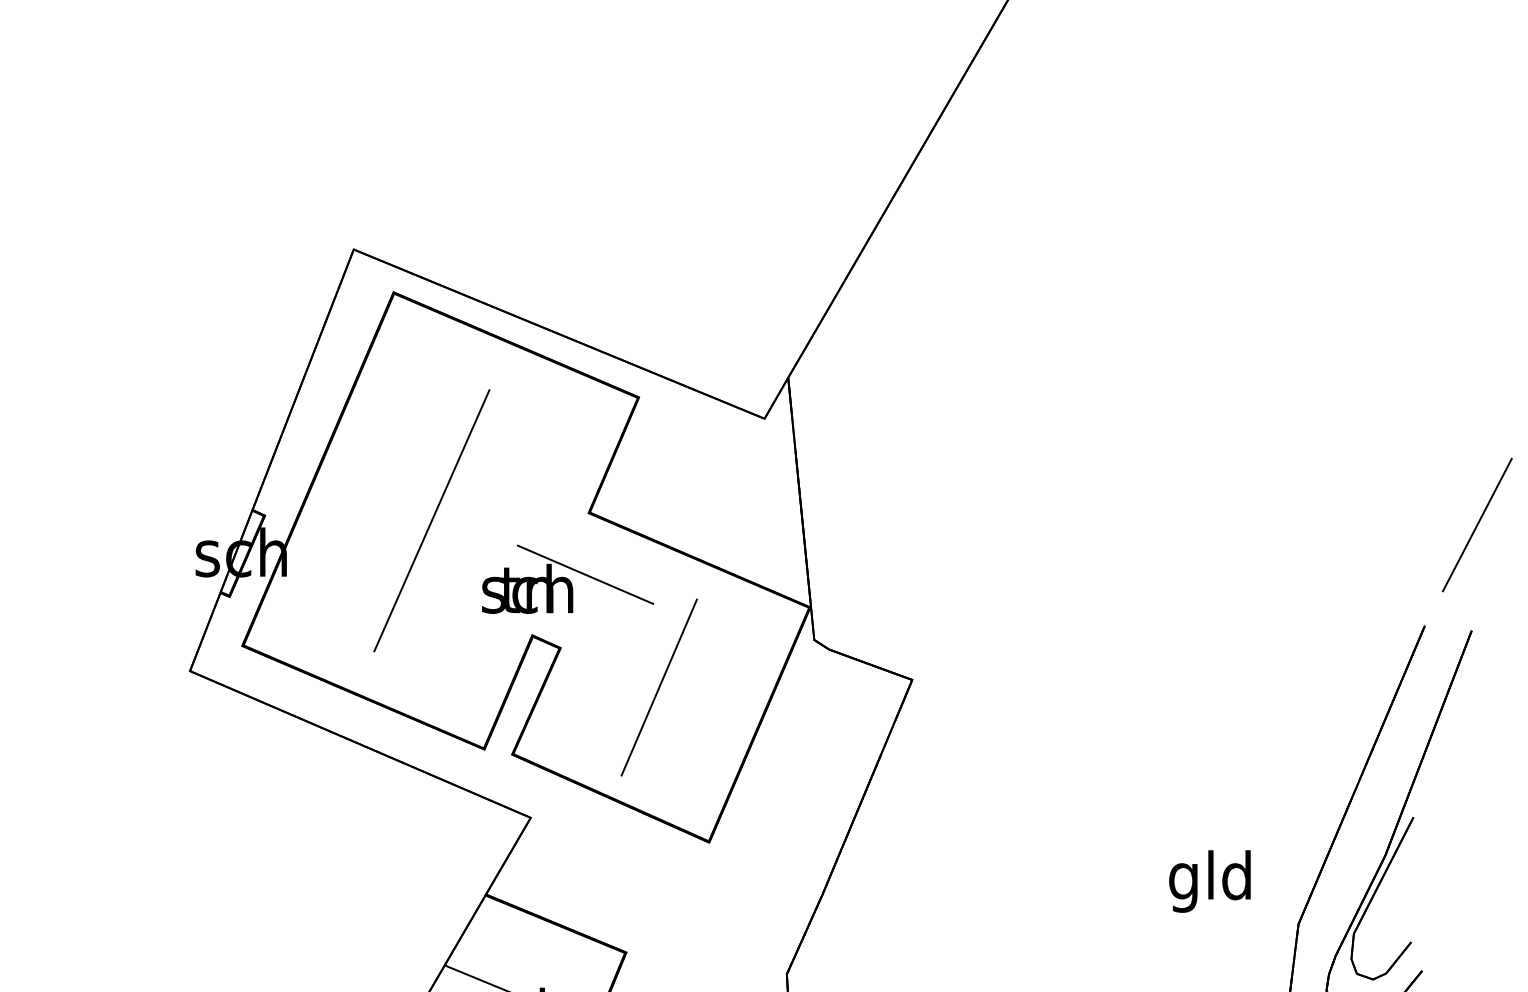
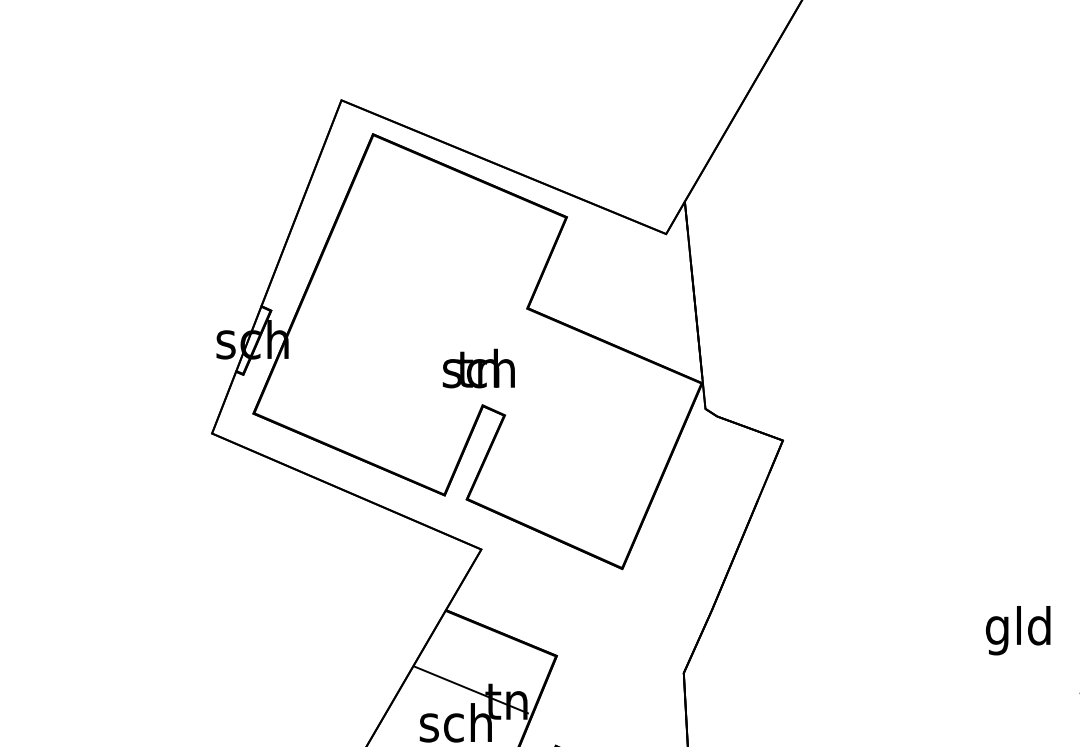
line: (431, 520) -> (402, 314), removed
line: (585, 574) -> (524, 357), removed
line: (658, 687) -> (582, 446), removed
text: (1209, 881) -> (1017, 630), moved

